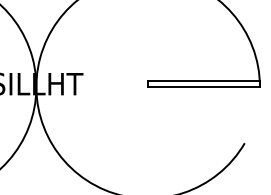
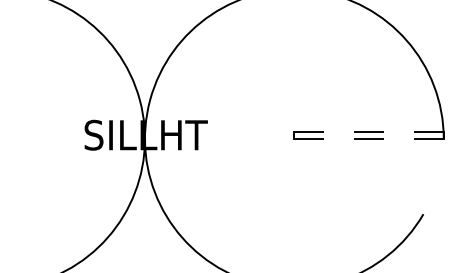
line: (204, 81) -> (369, 131), solid -> dashed
line: (204, 87) -> (369, 139), solid -> dashed

